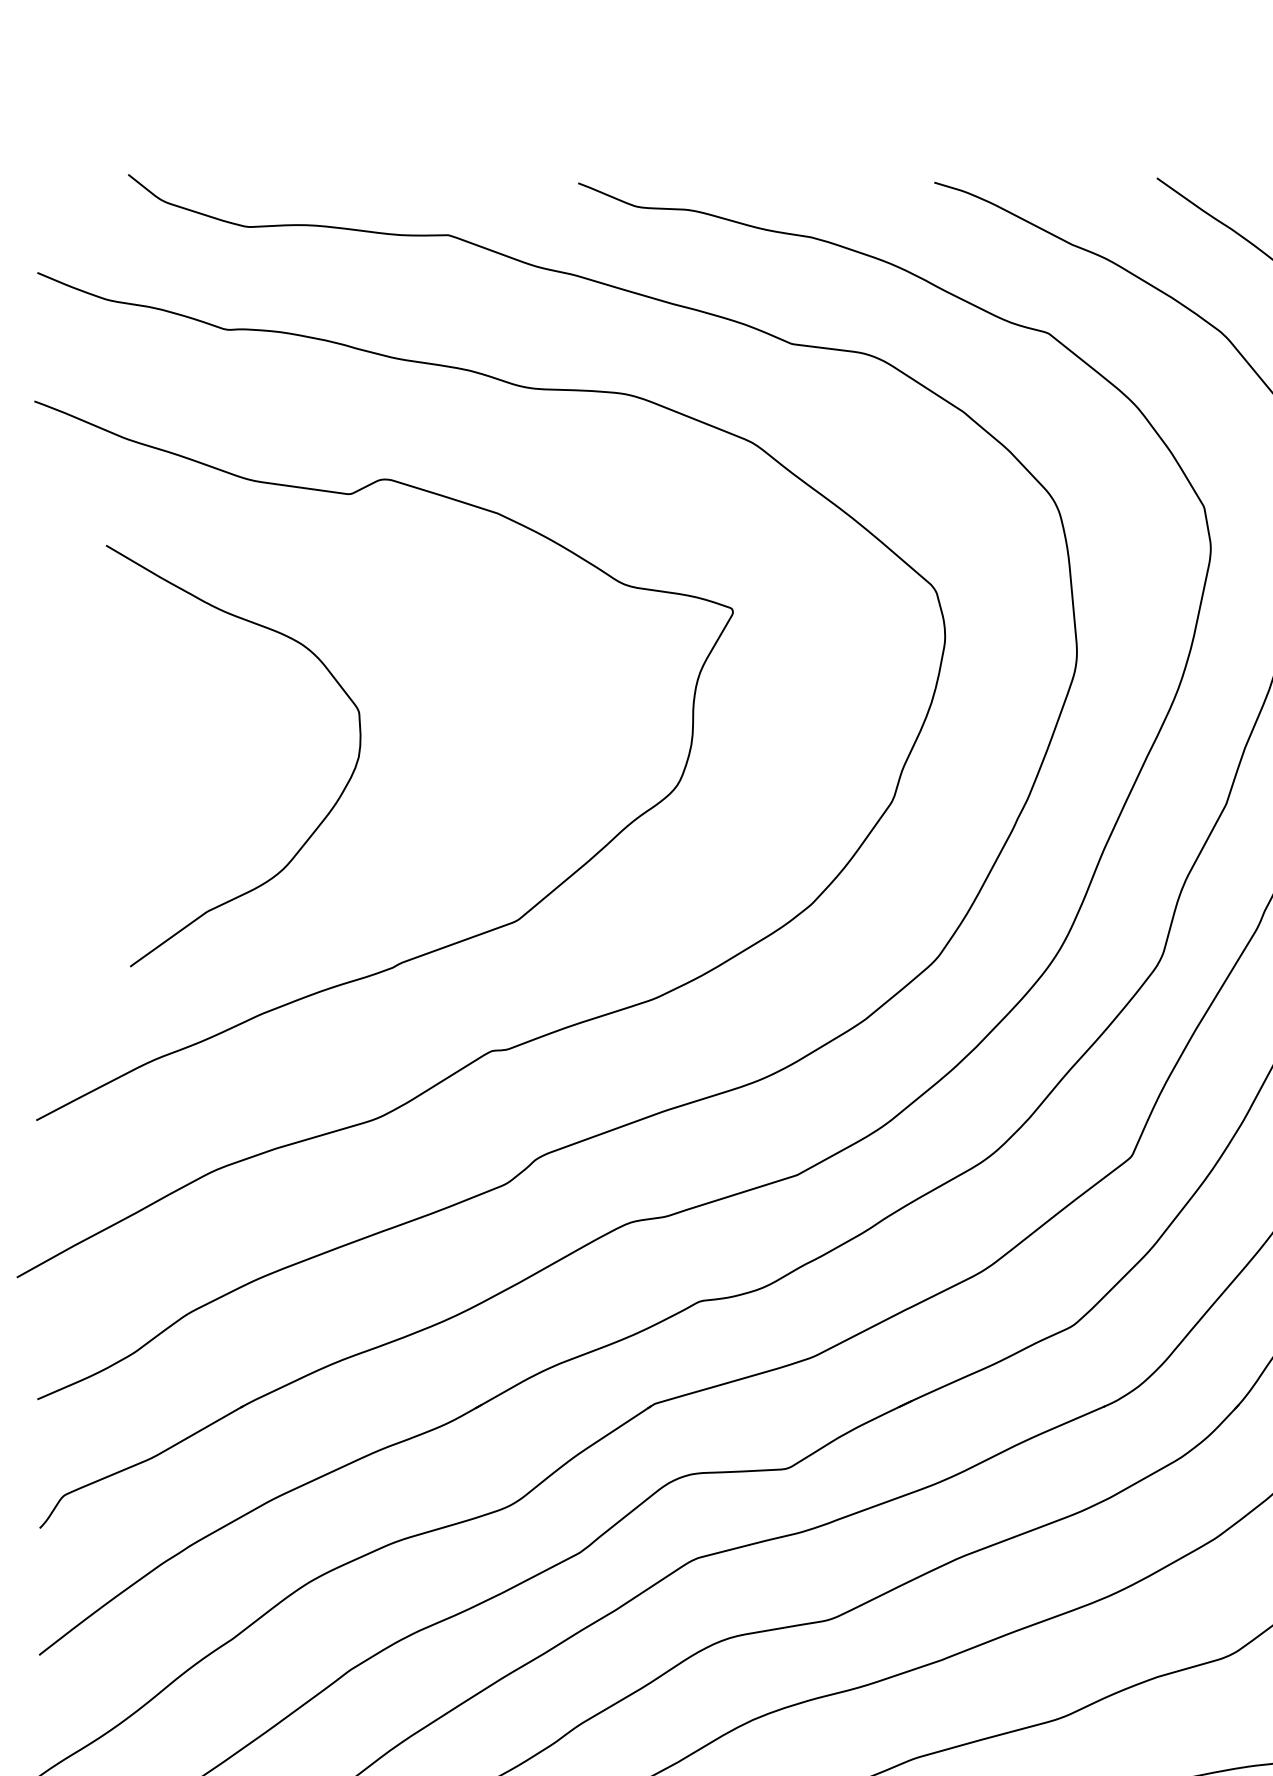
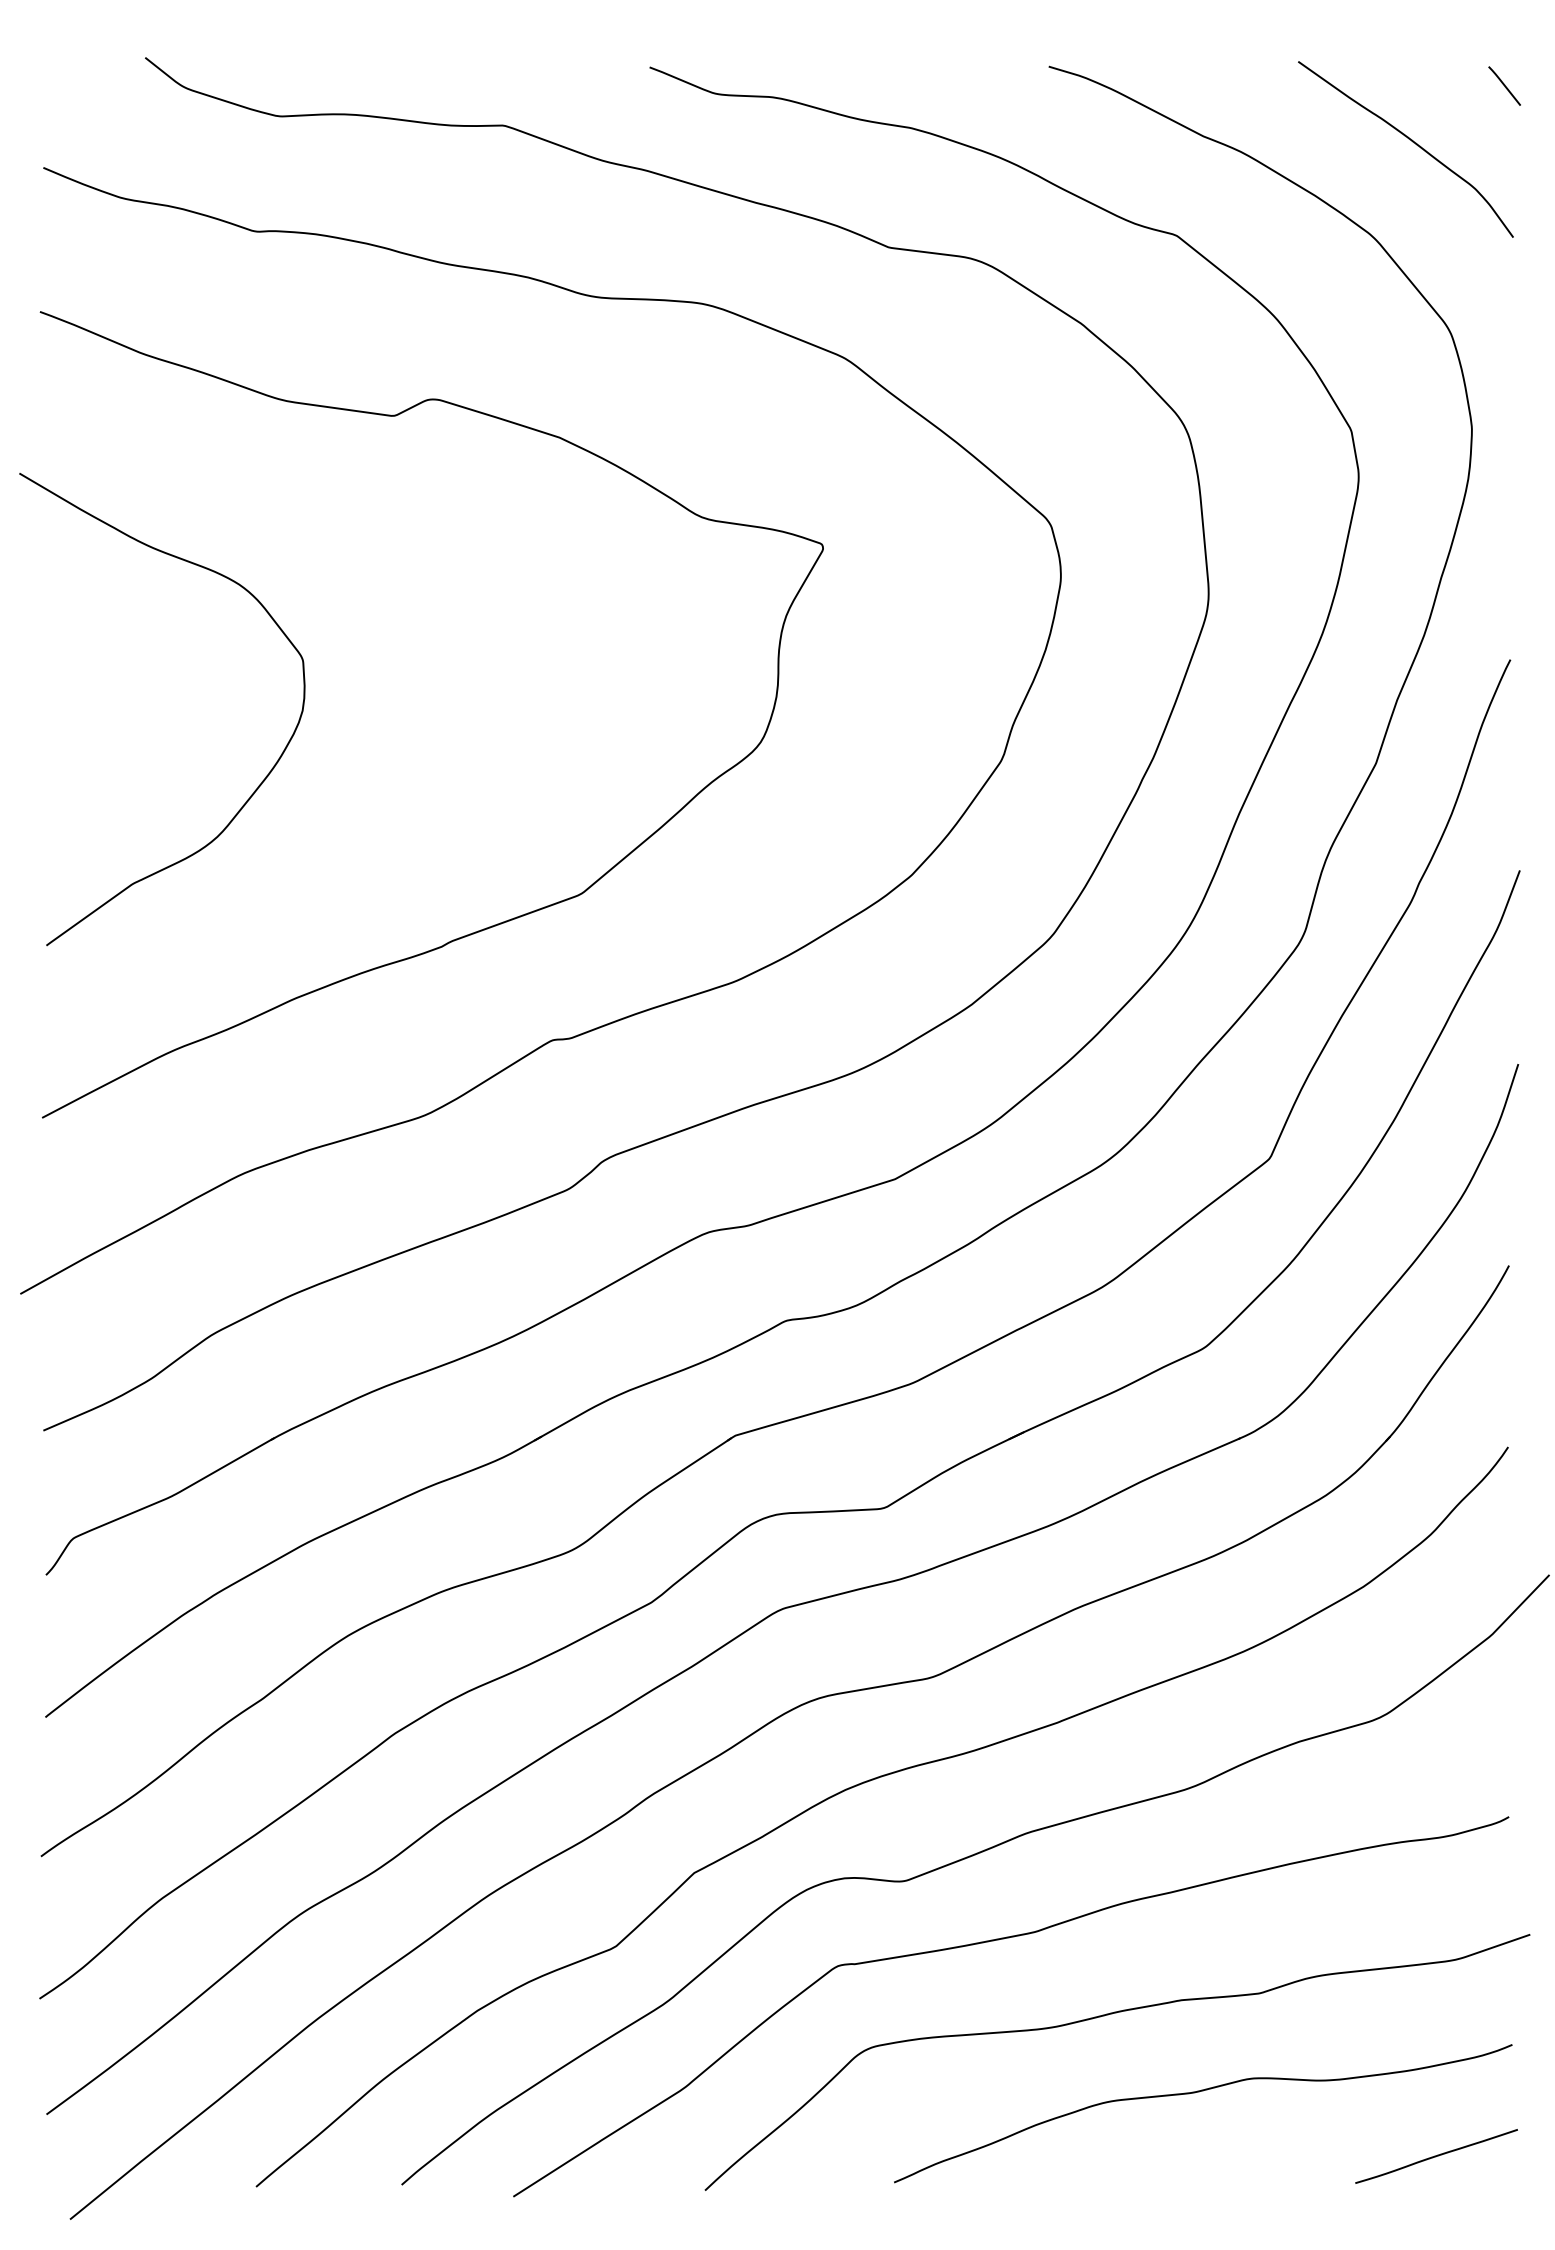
curve: (319, 823) -> (258, 785), moved

